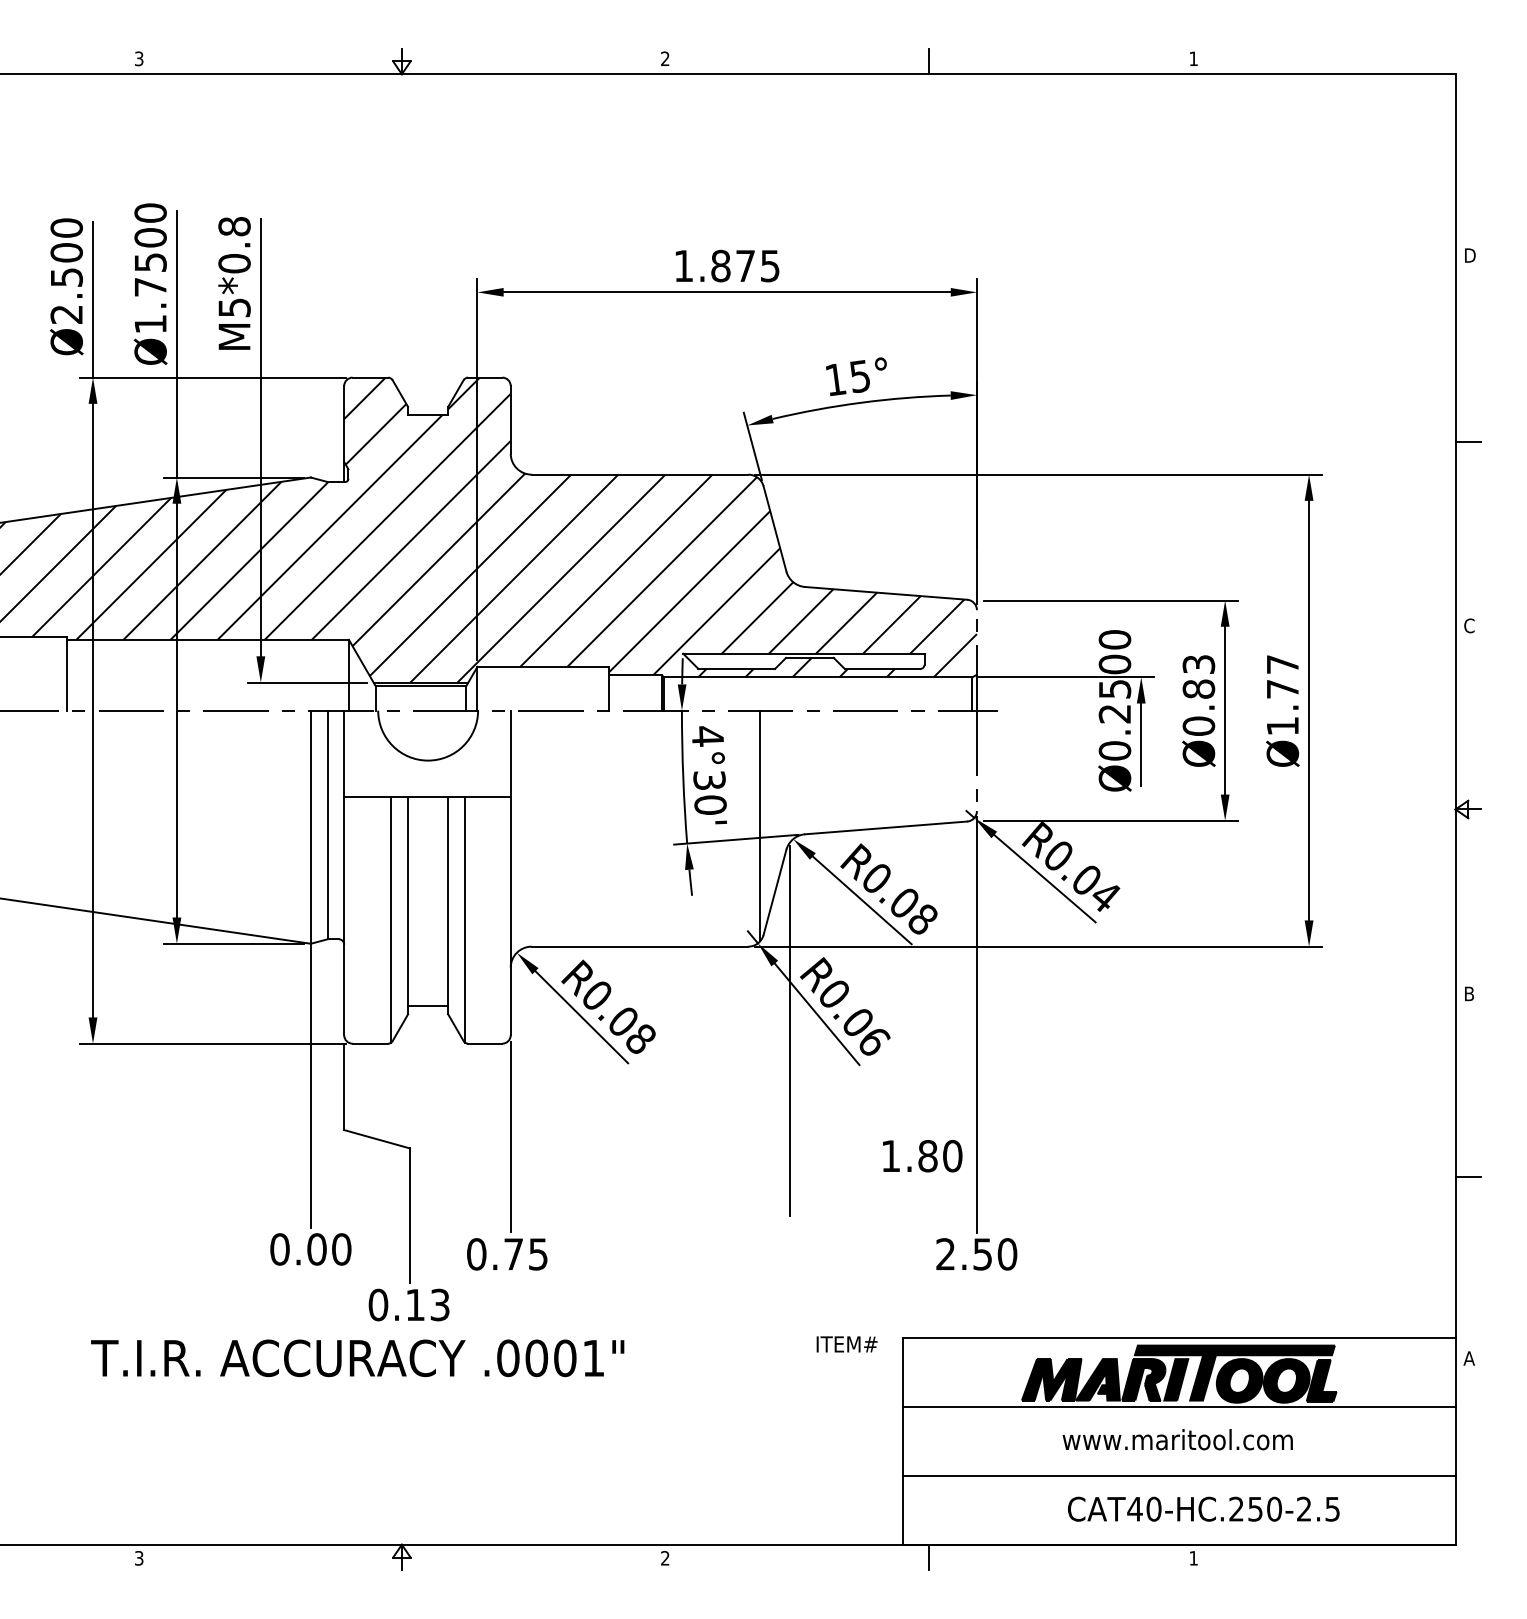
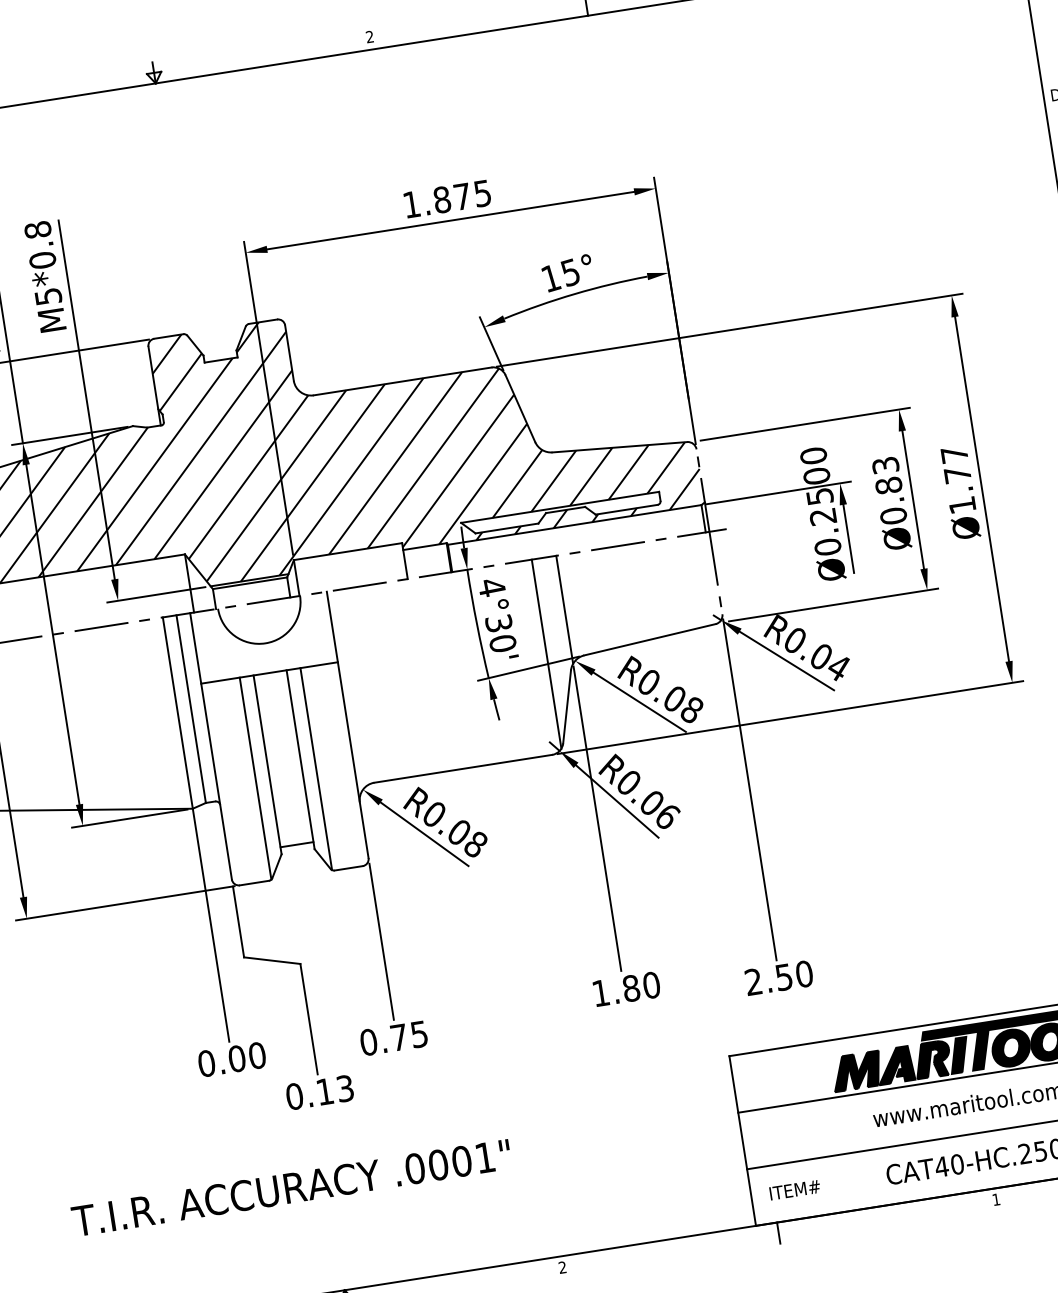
line: (790, 776) -> (564, 609), added
text: (922, 1156) -> (626, 989), moved
text: (846, 1344) -> (794, 1190), moved
text: (357, 1358) -> (291, 1188), moved

